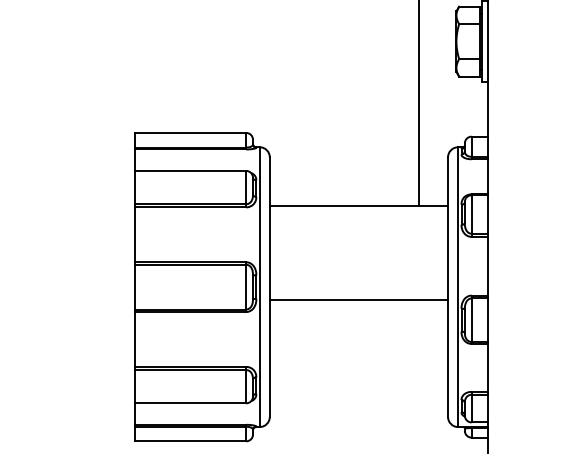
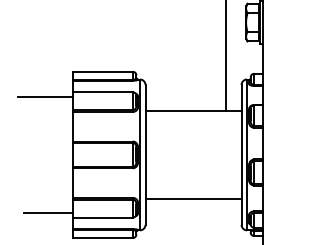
line: (84, 178) -> (45, 96), added
line: (358, 299) -> (193, 198), moved
line: (89, 393) -> (48, 212), added

